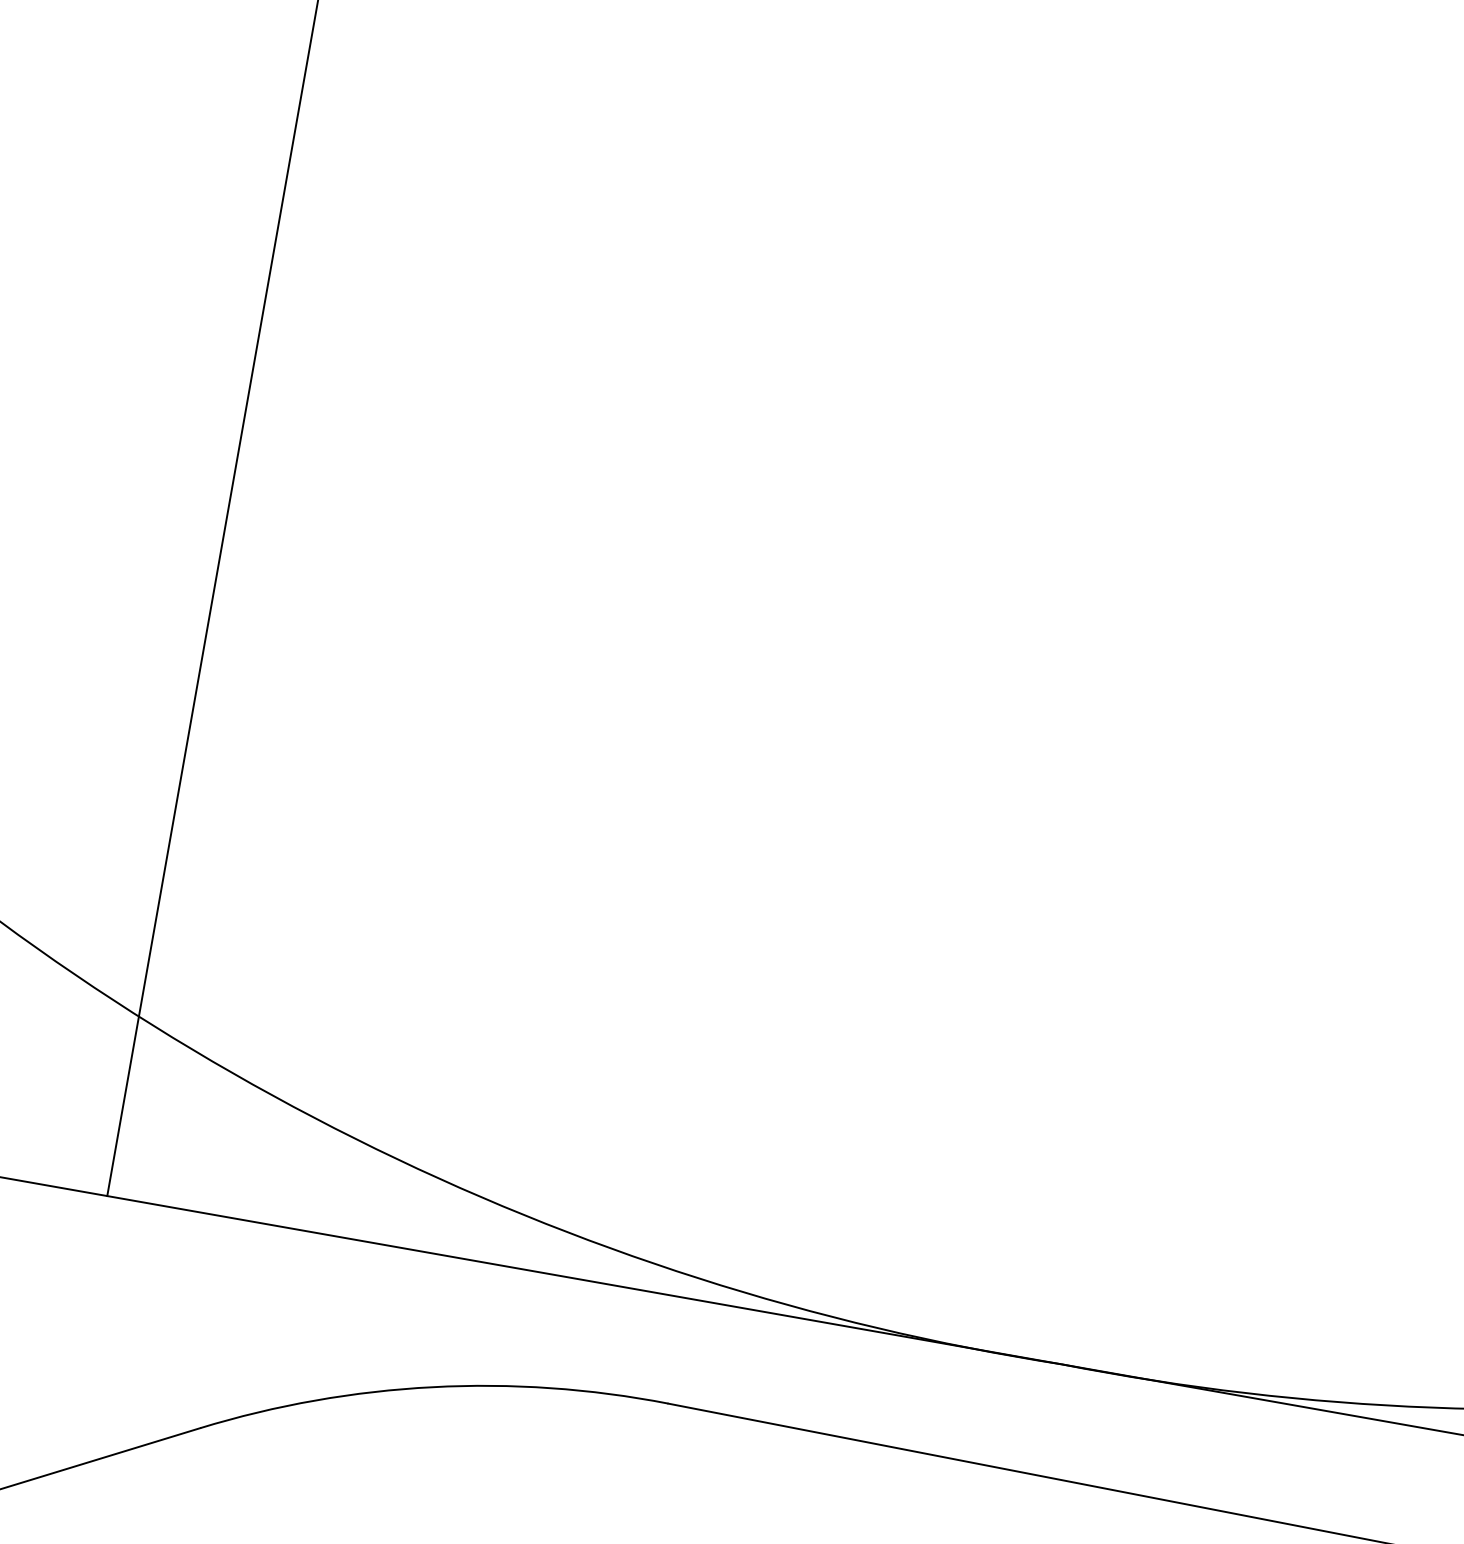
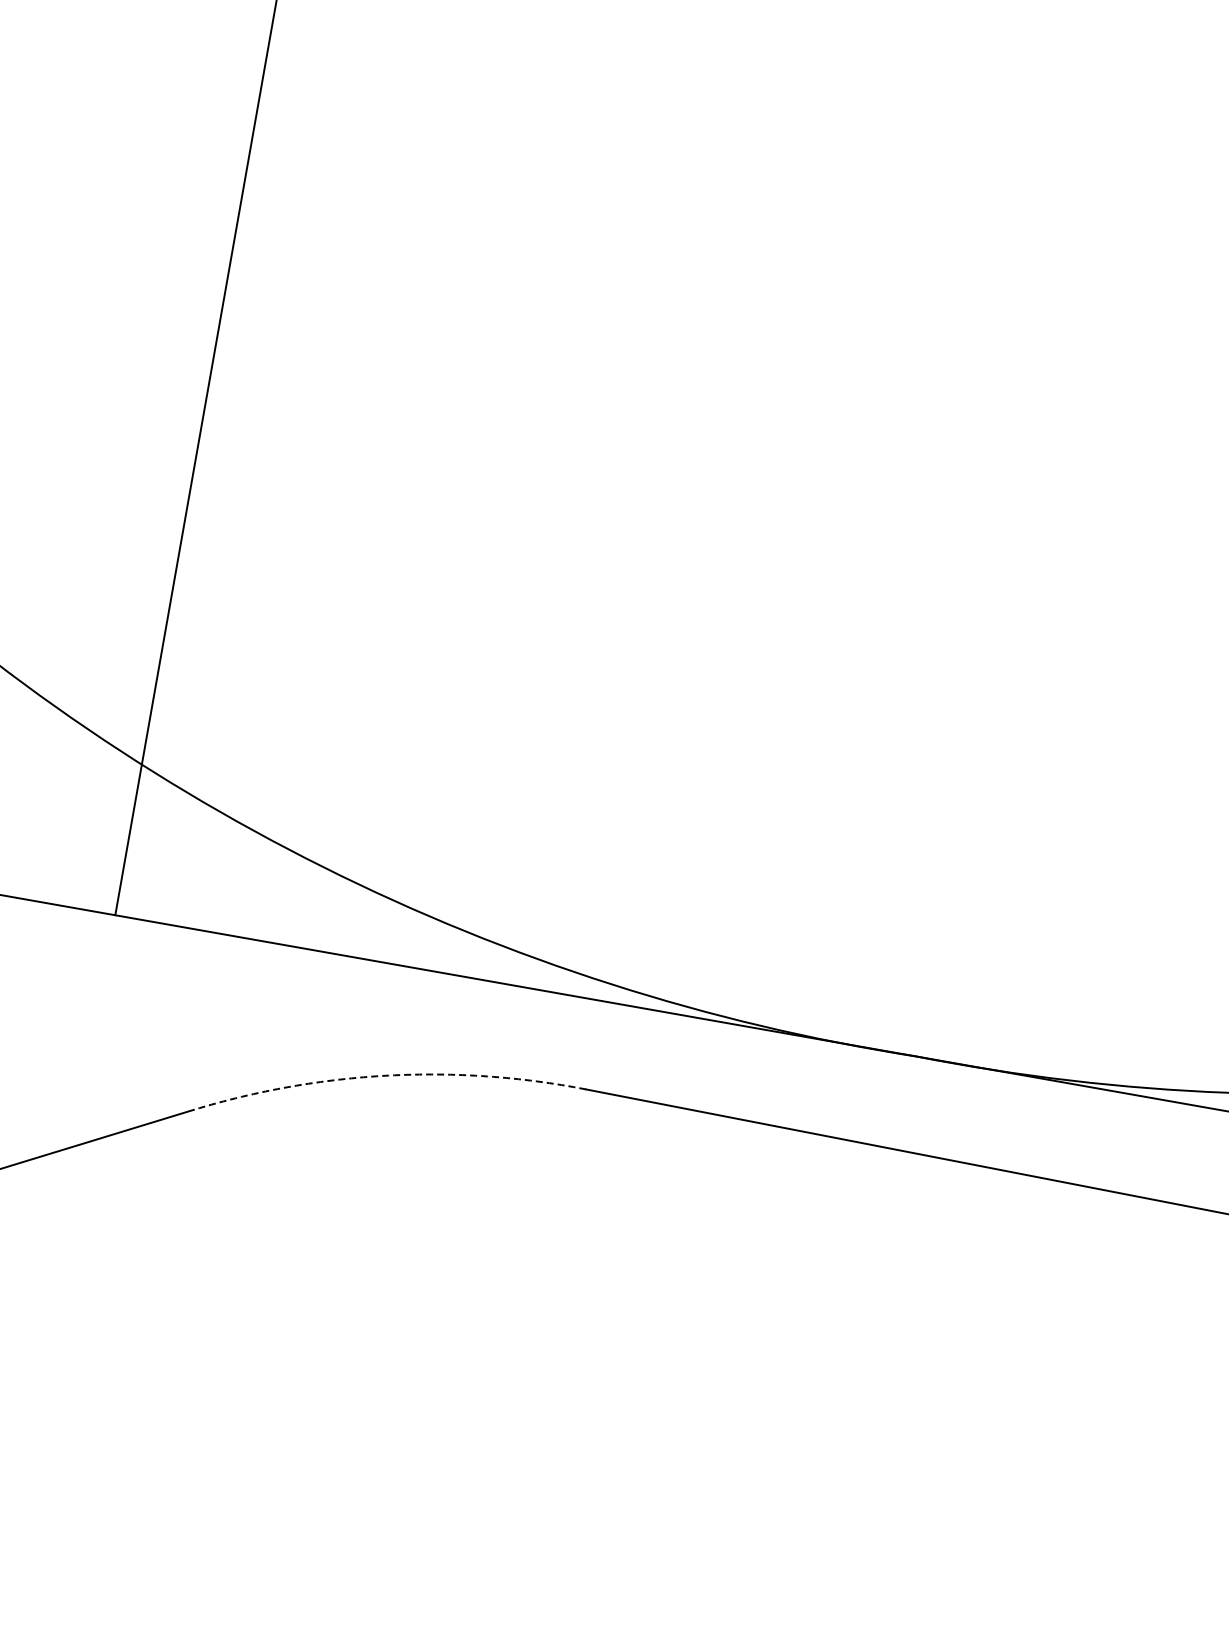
arc: (432, 1387) -> (388, 1075), solid -> dashed

